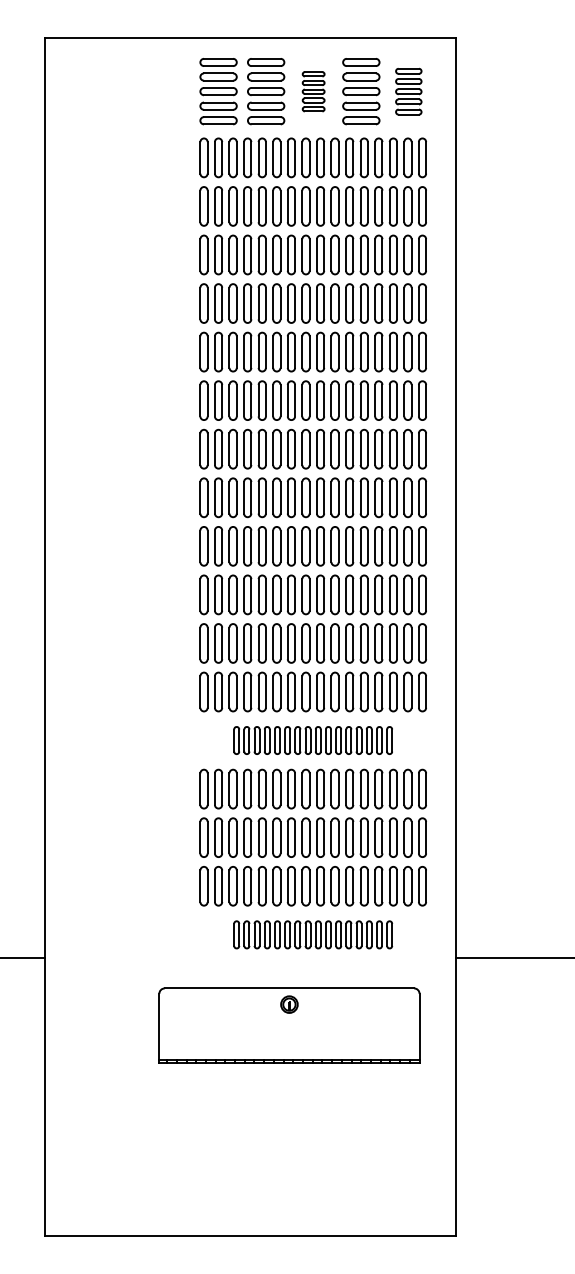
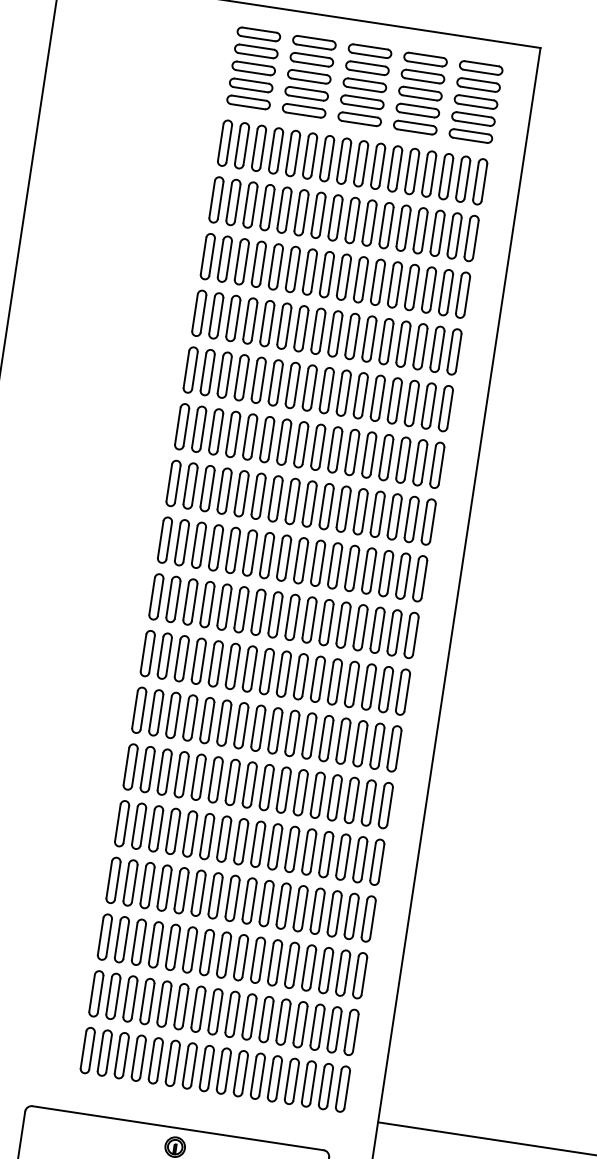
part: (313, 91) -> (364, 85), size x1.67
part: (408, 91) -> (475, 101), size x1.43
part: (312, 740) -> (248, 842), size x1.43
part: (312, 934) -> (214, 1069), size x1.43

